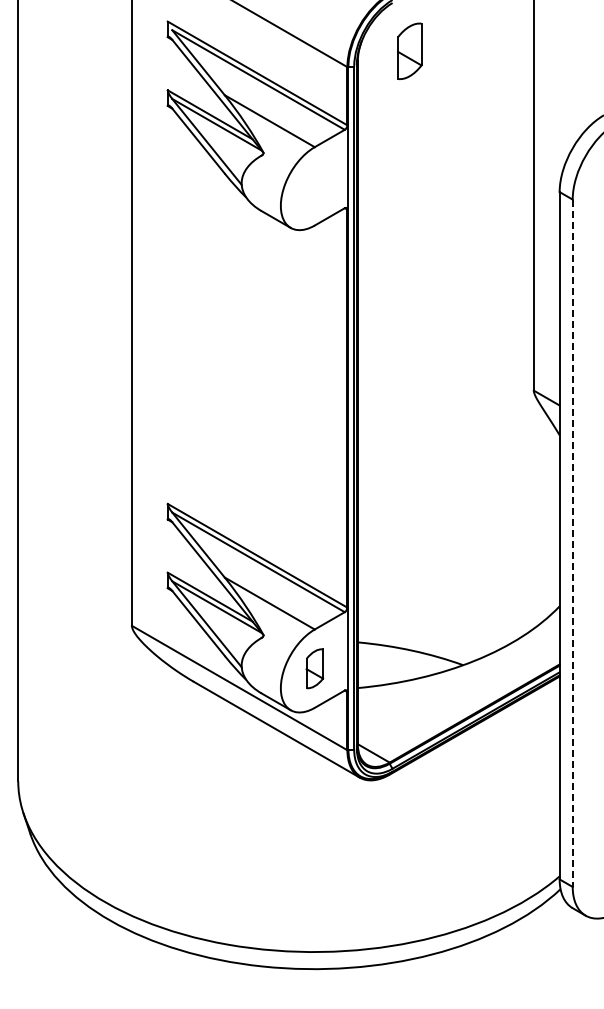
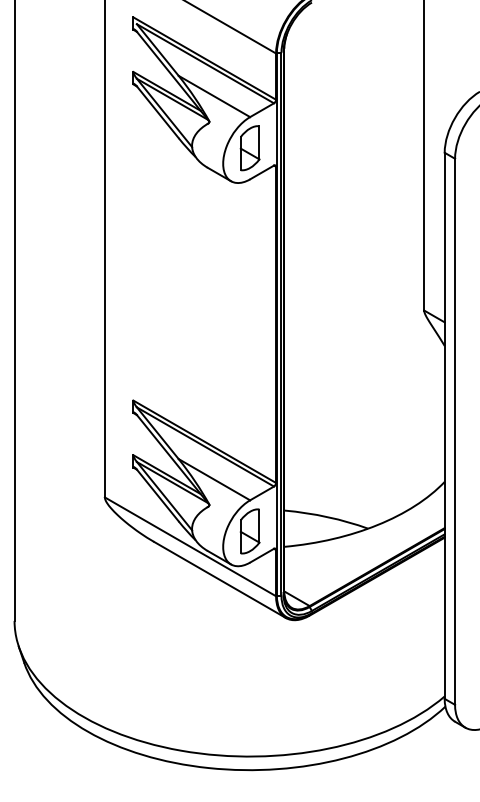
part: (409, 51) -> (249, 148), moved
line: (572, 543) -> (454, 431), dashed -> solid
part: (314, 668) -> (249, 531), size x1.43

